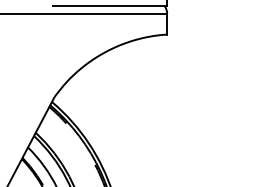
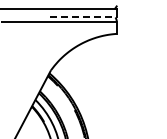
line: (110, 6) -> (83, 17), solid -> dashed

